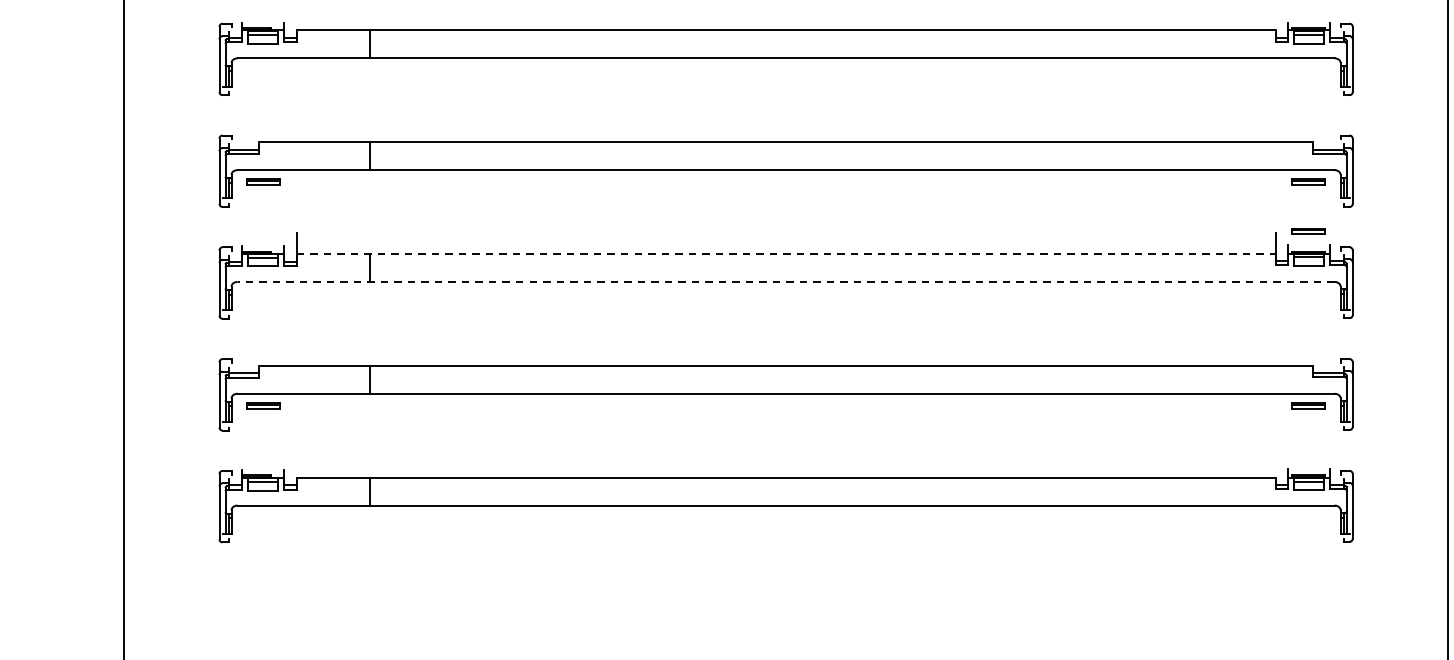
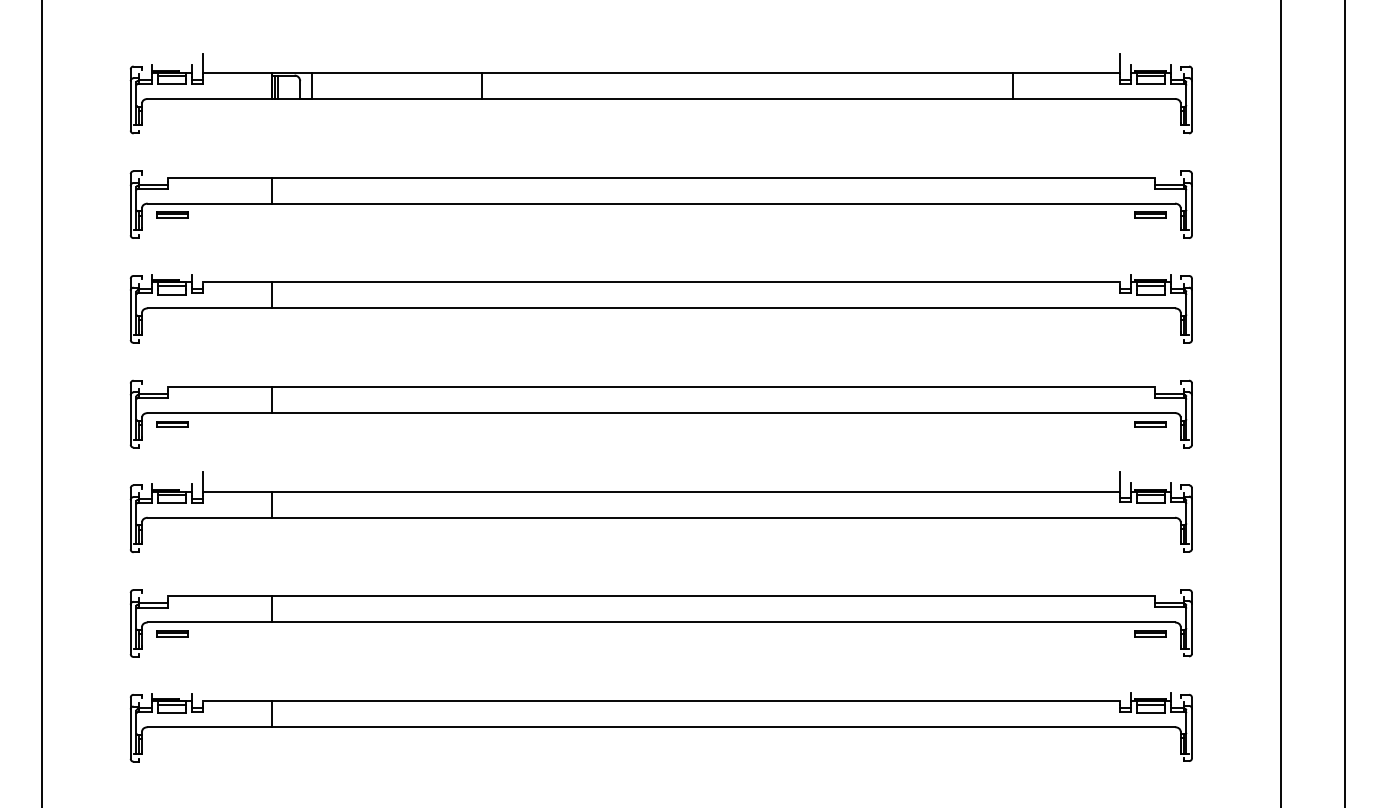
part: (1308, 231) -> (1150, 470), removed
line: (786, 253) -> (661, 491), dashed -> solid
line: (786, 281) -> (661, 517), dashed -> solid

